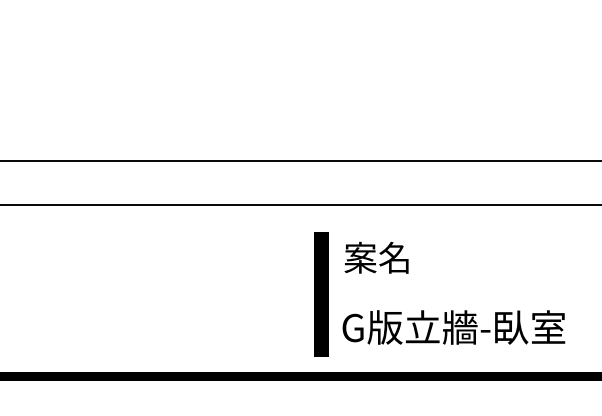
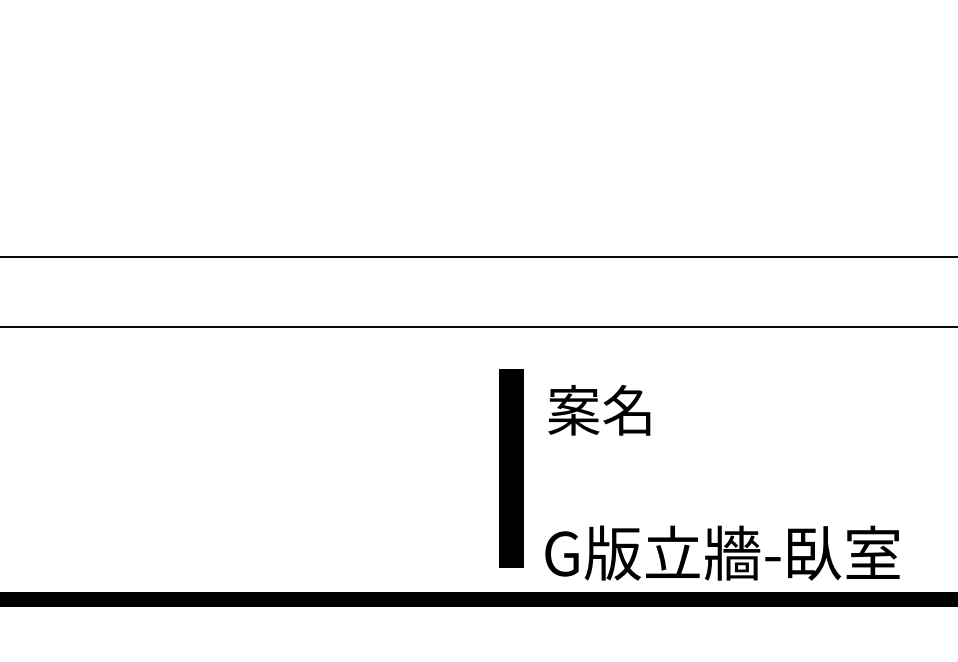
text: (453, 327) -> (721, 553), moved

